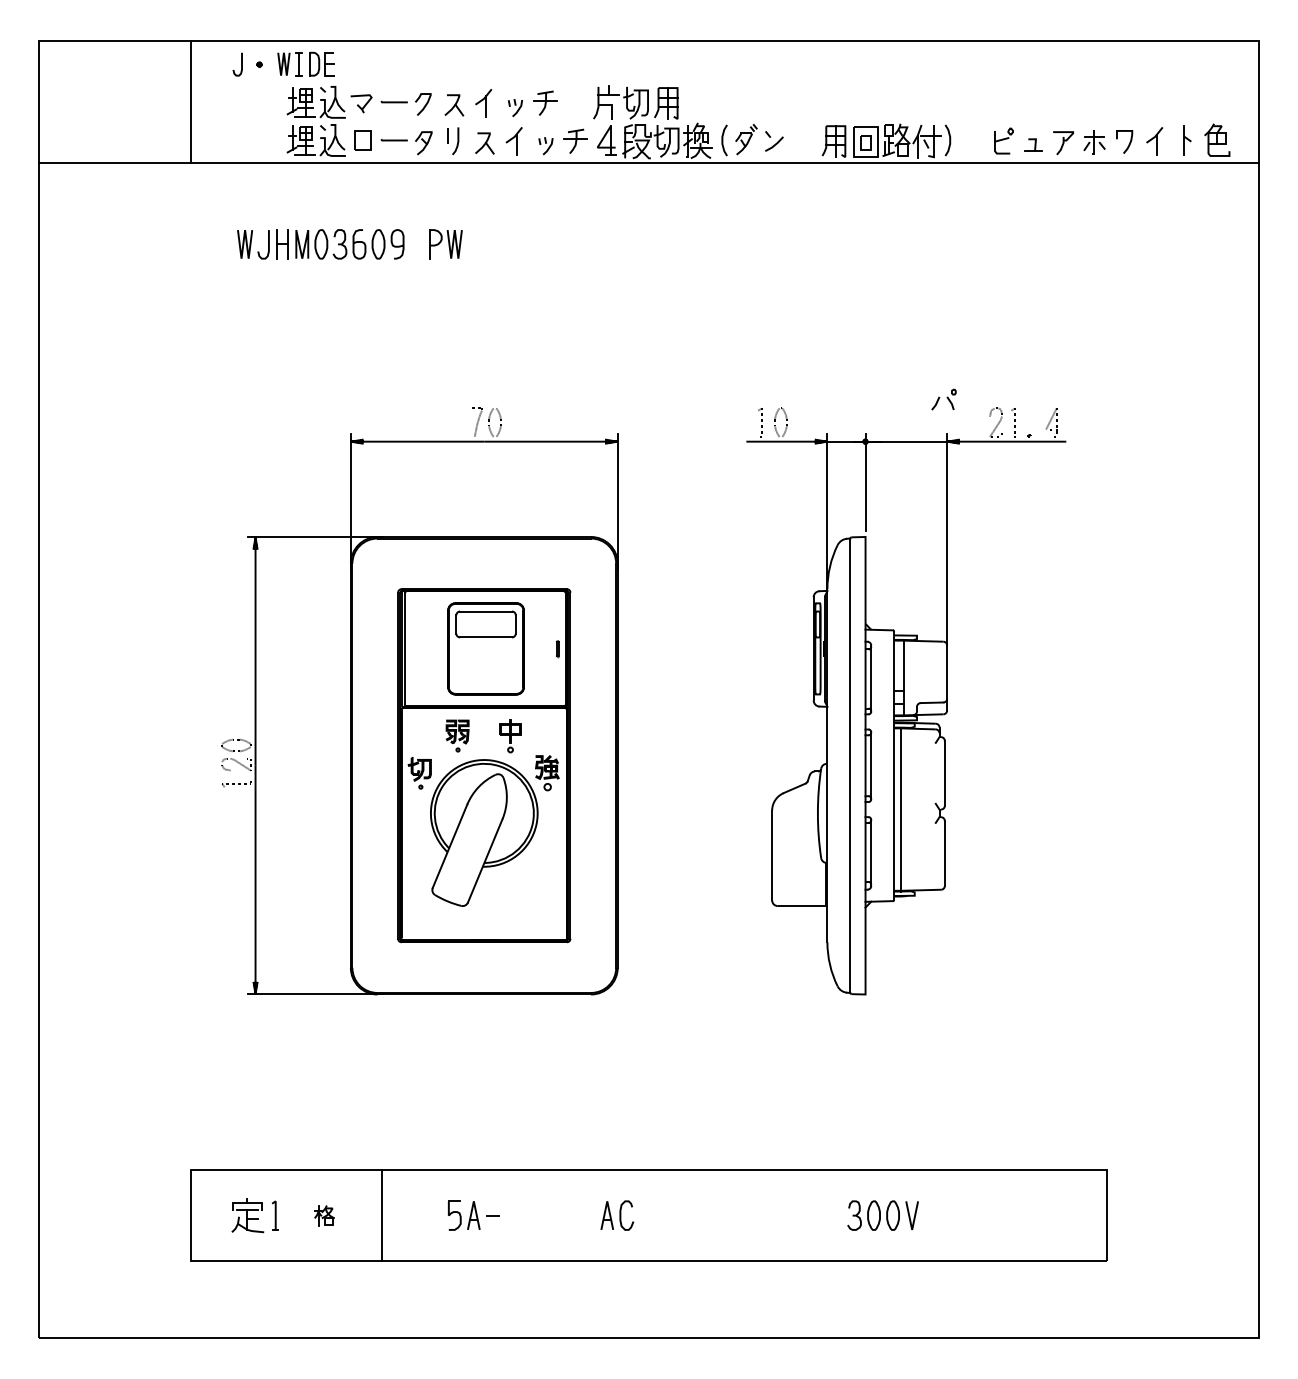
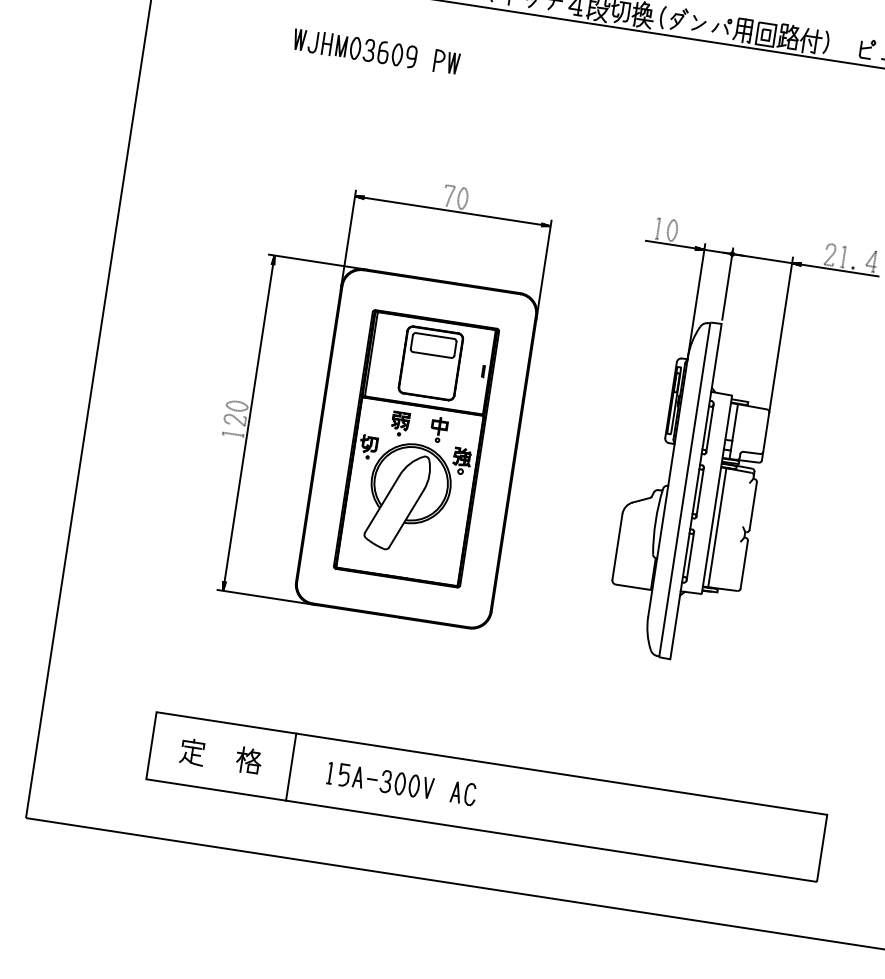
part: (943, 399) -> (721, 25), moved
part: (275, 1215) -> (330, 773), moved
part: (324, 1215) -> (248, 760), size x1.67
part: (882, 1215) -> (406, 784), moved

